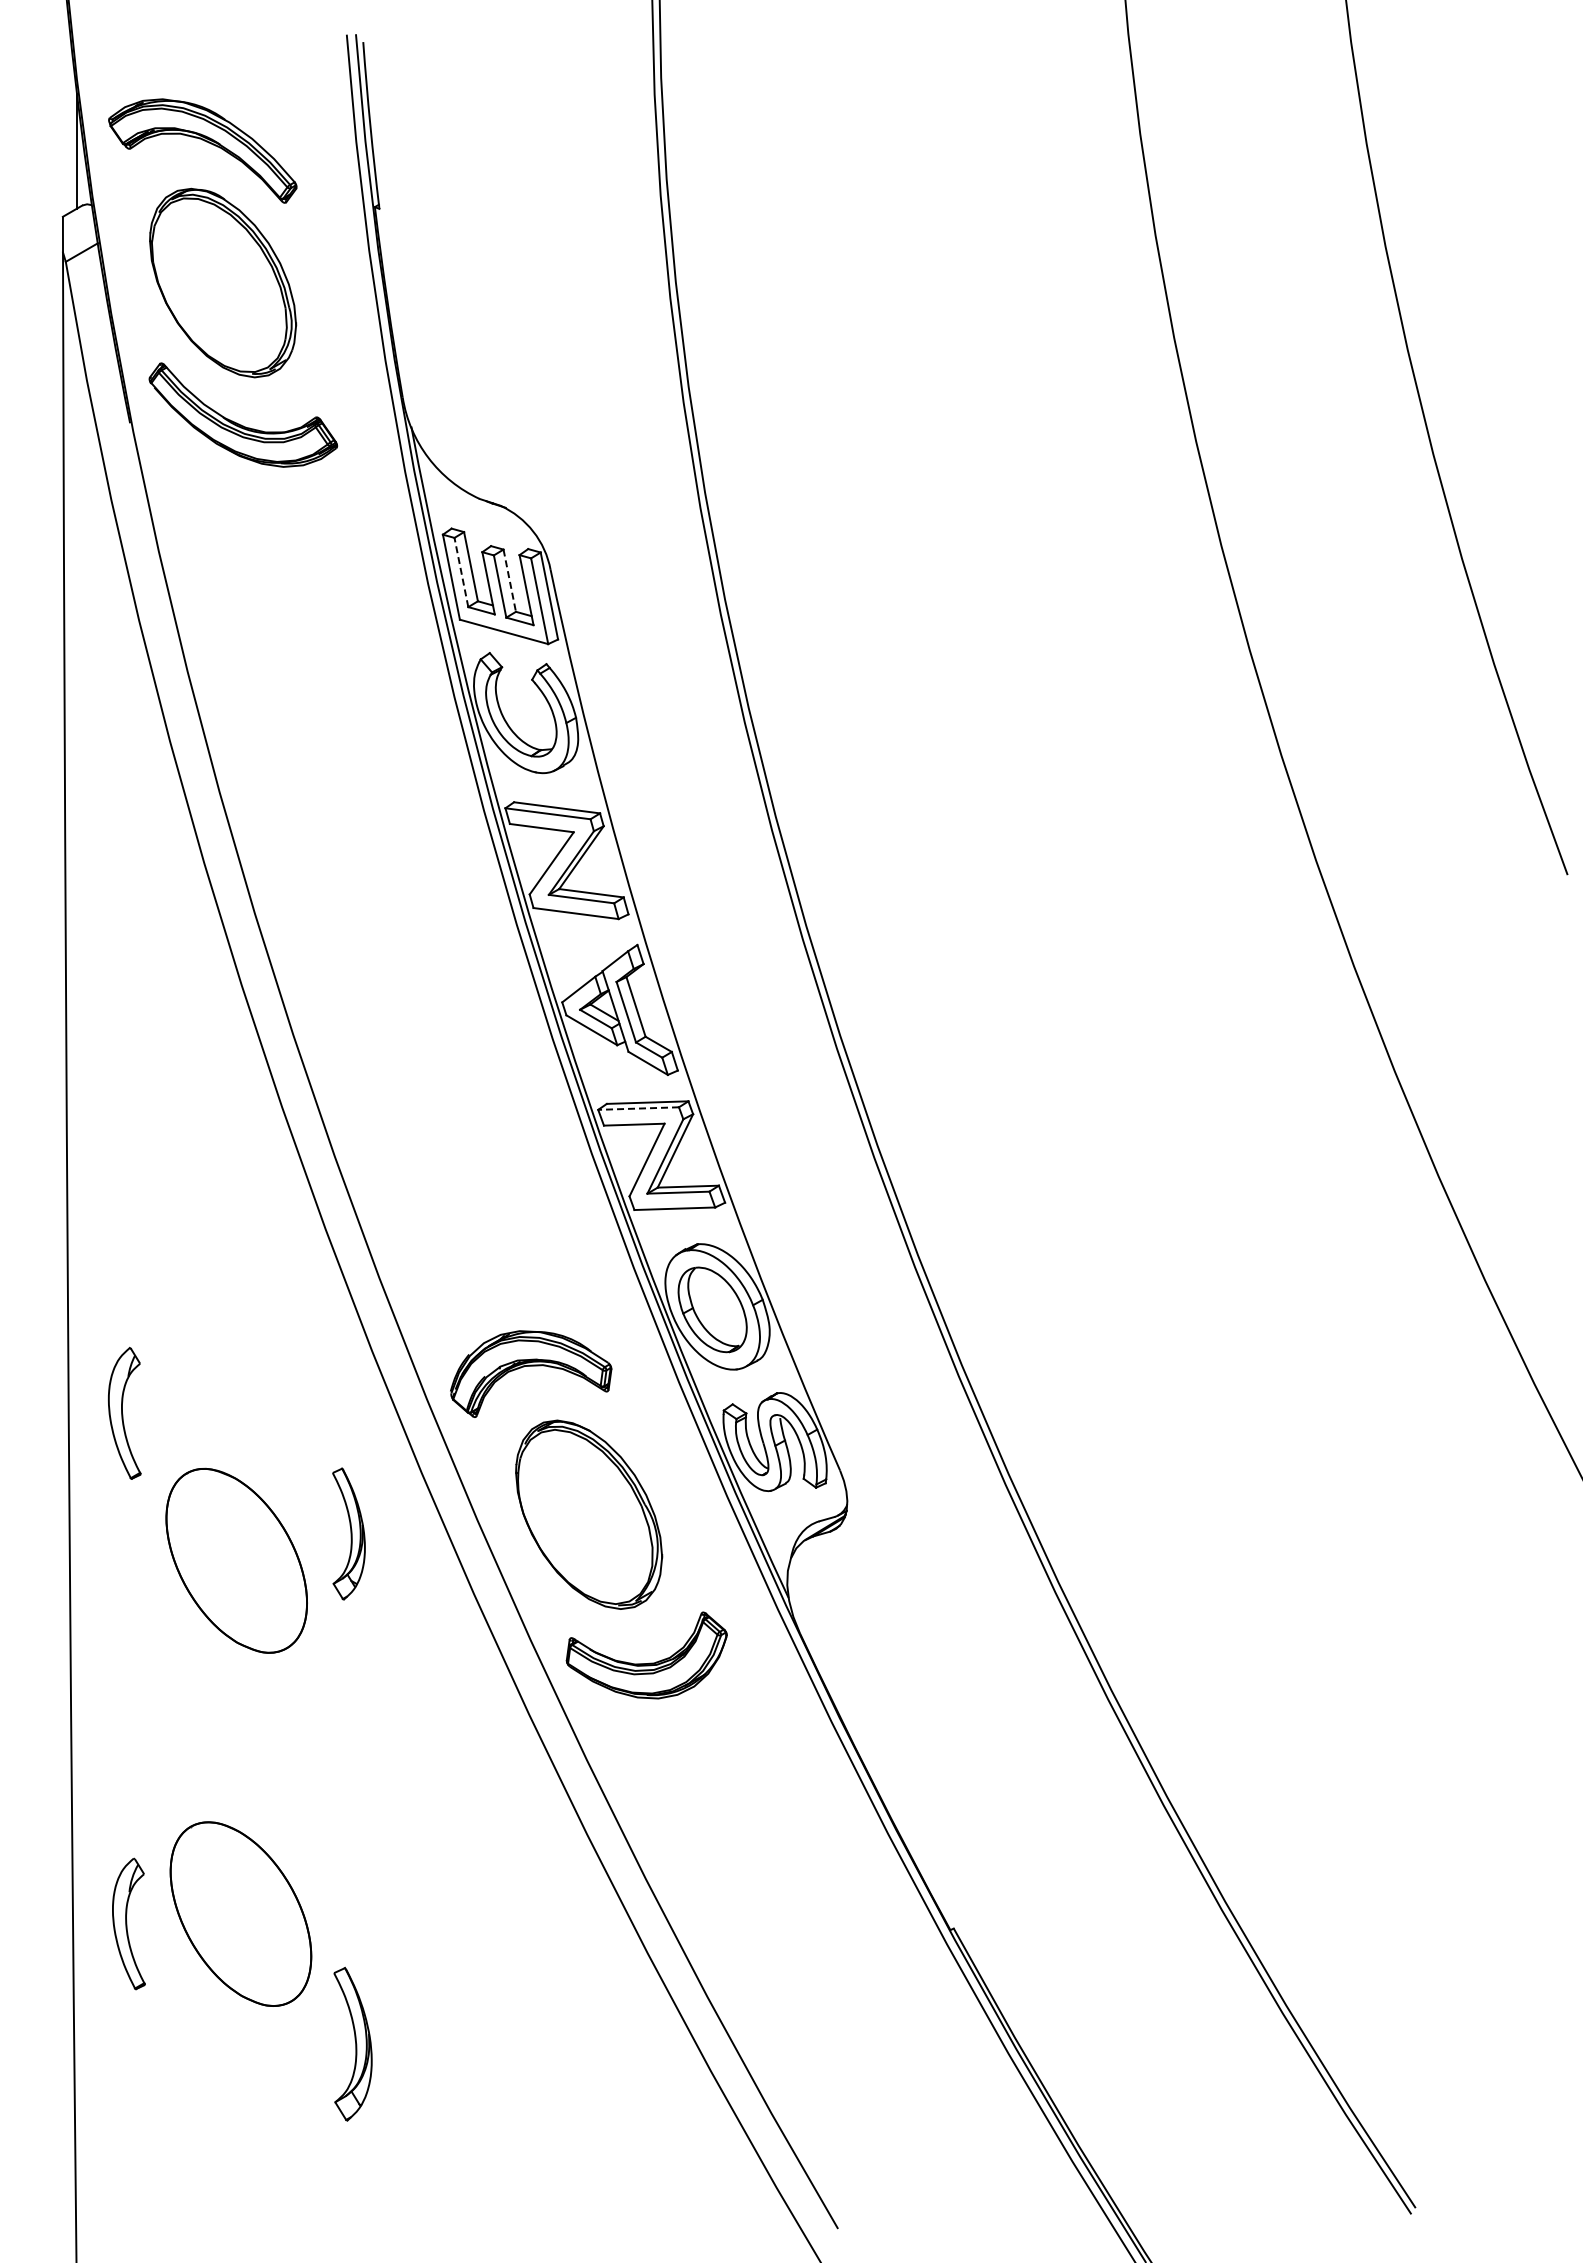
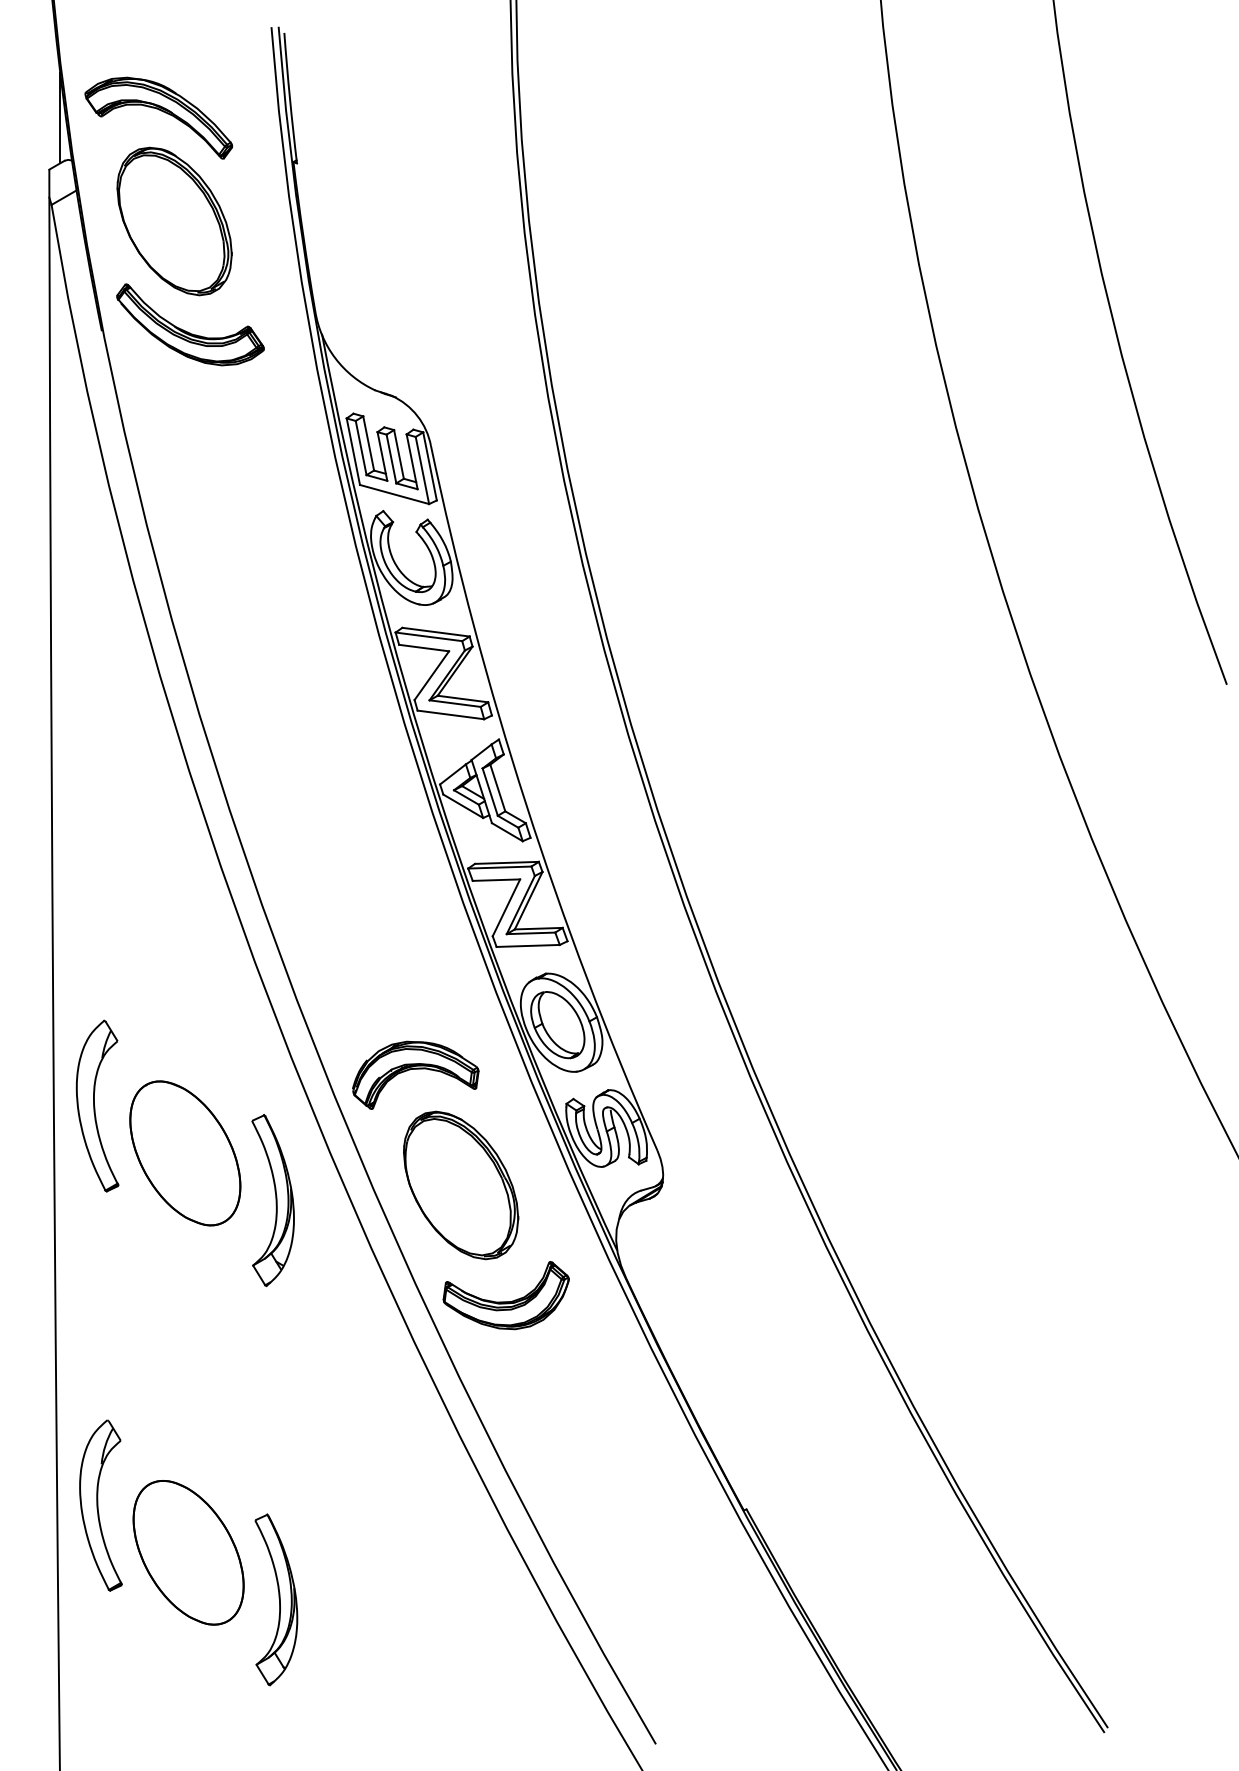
line: (461, 572) -> (361, 448), dashed -> solid
line: (509, 580) -> (398, 454), dashed -> solid
line: (638, 1108) -> (499, 867), dashed -> solid
part: (124, 1413) -> (97, 1106), size x1.67
part: (348, 1533) -> (272, 1200), size x1.67
part: (236, 1560) -> (185, 1153), moved
part: (240, 1913) -> (188, 1552), moved
part: (128, 1923) -> (100, 1505), size x1.67
part: (352, 2043) -> (275, 1599), size x1.43

